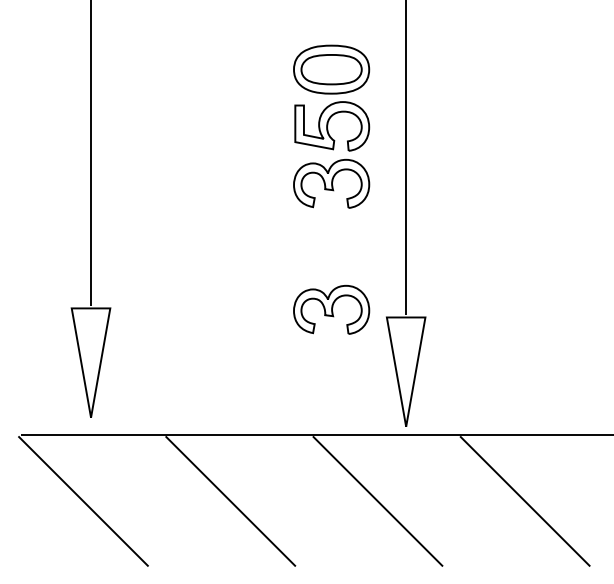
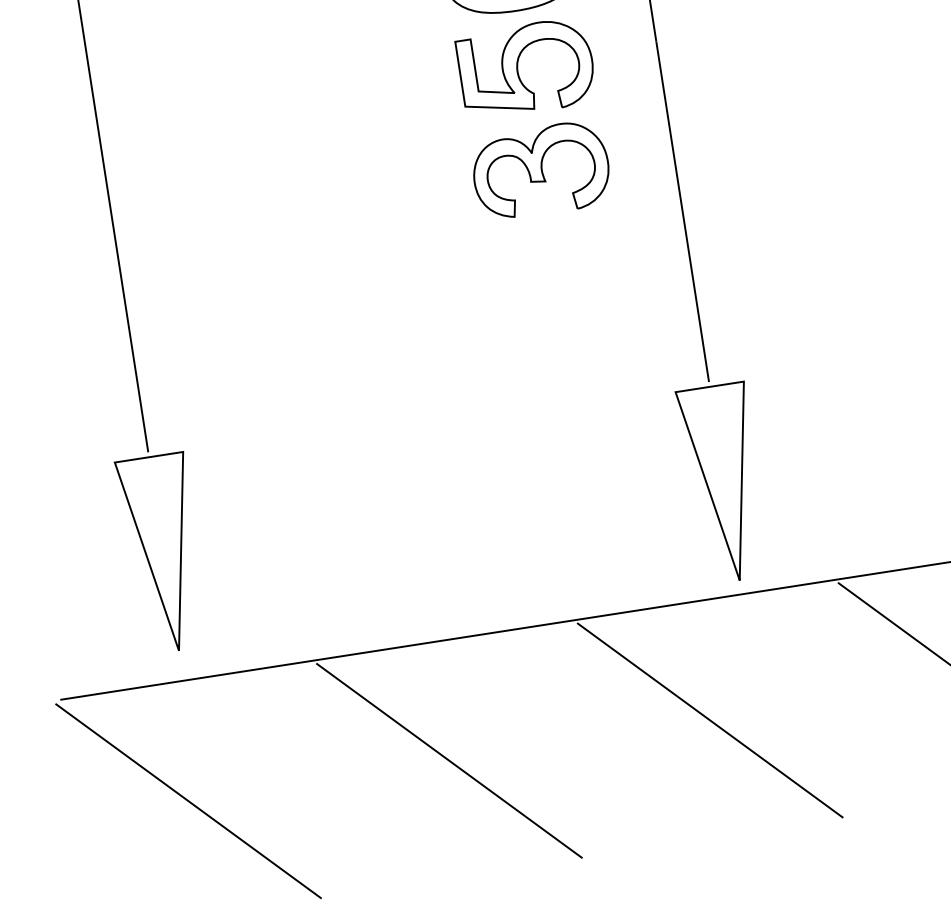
part: (331, 309) -> (575, 393), removed

